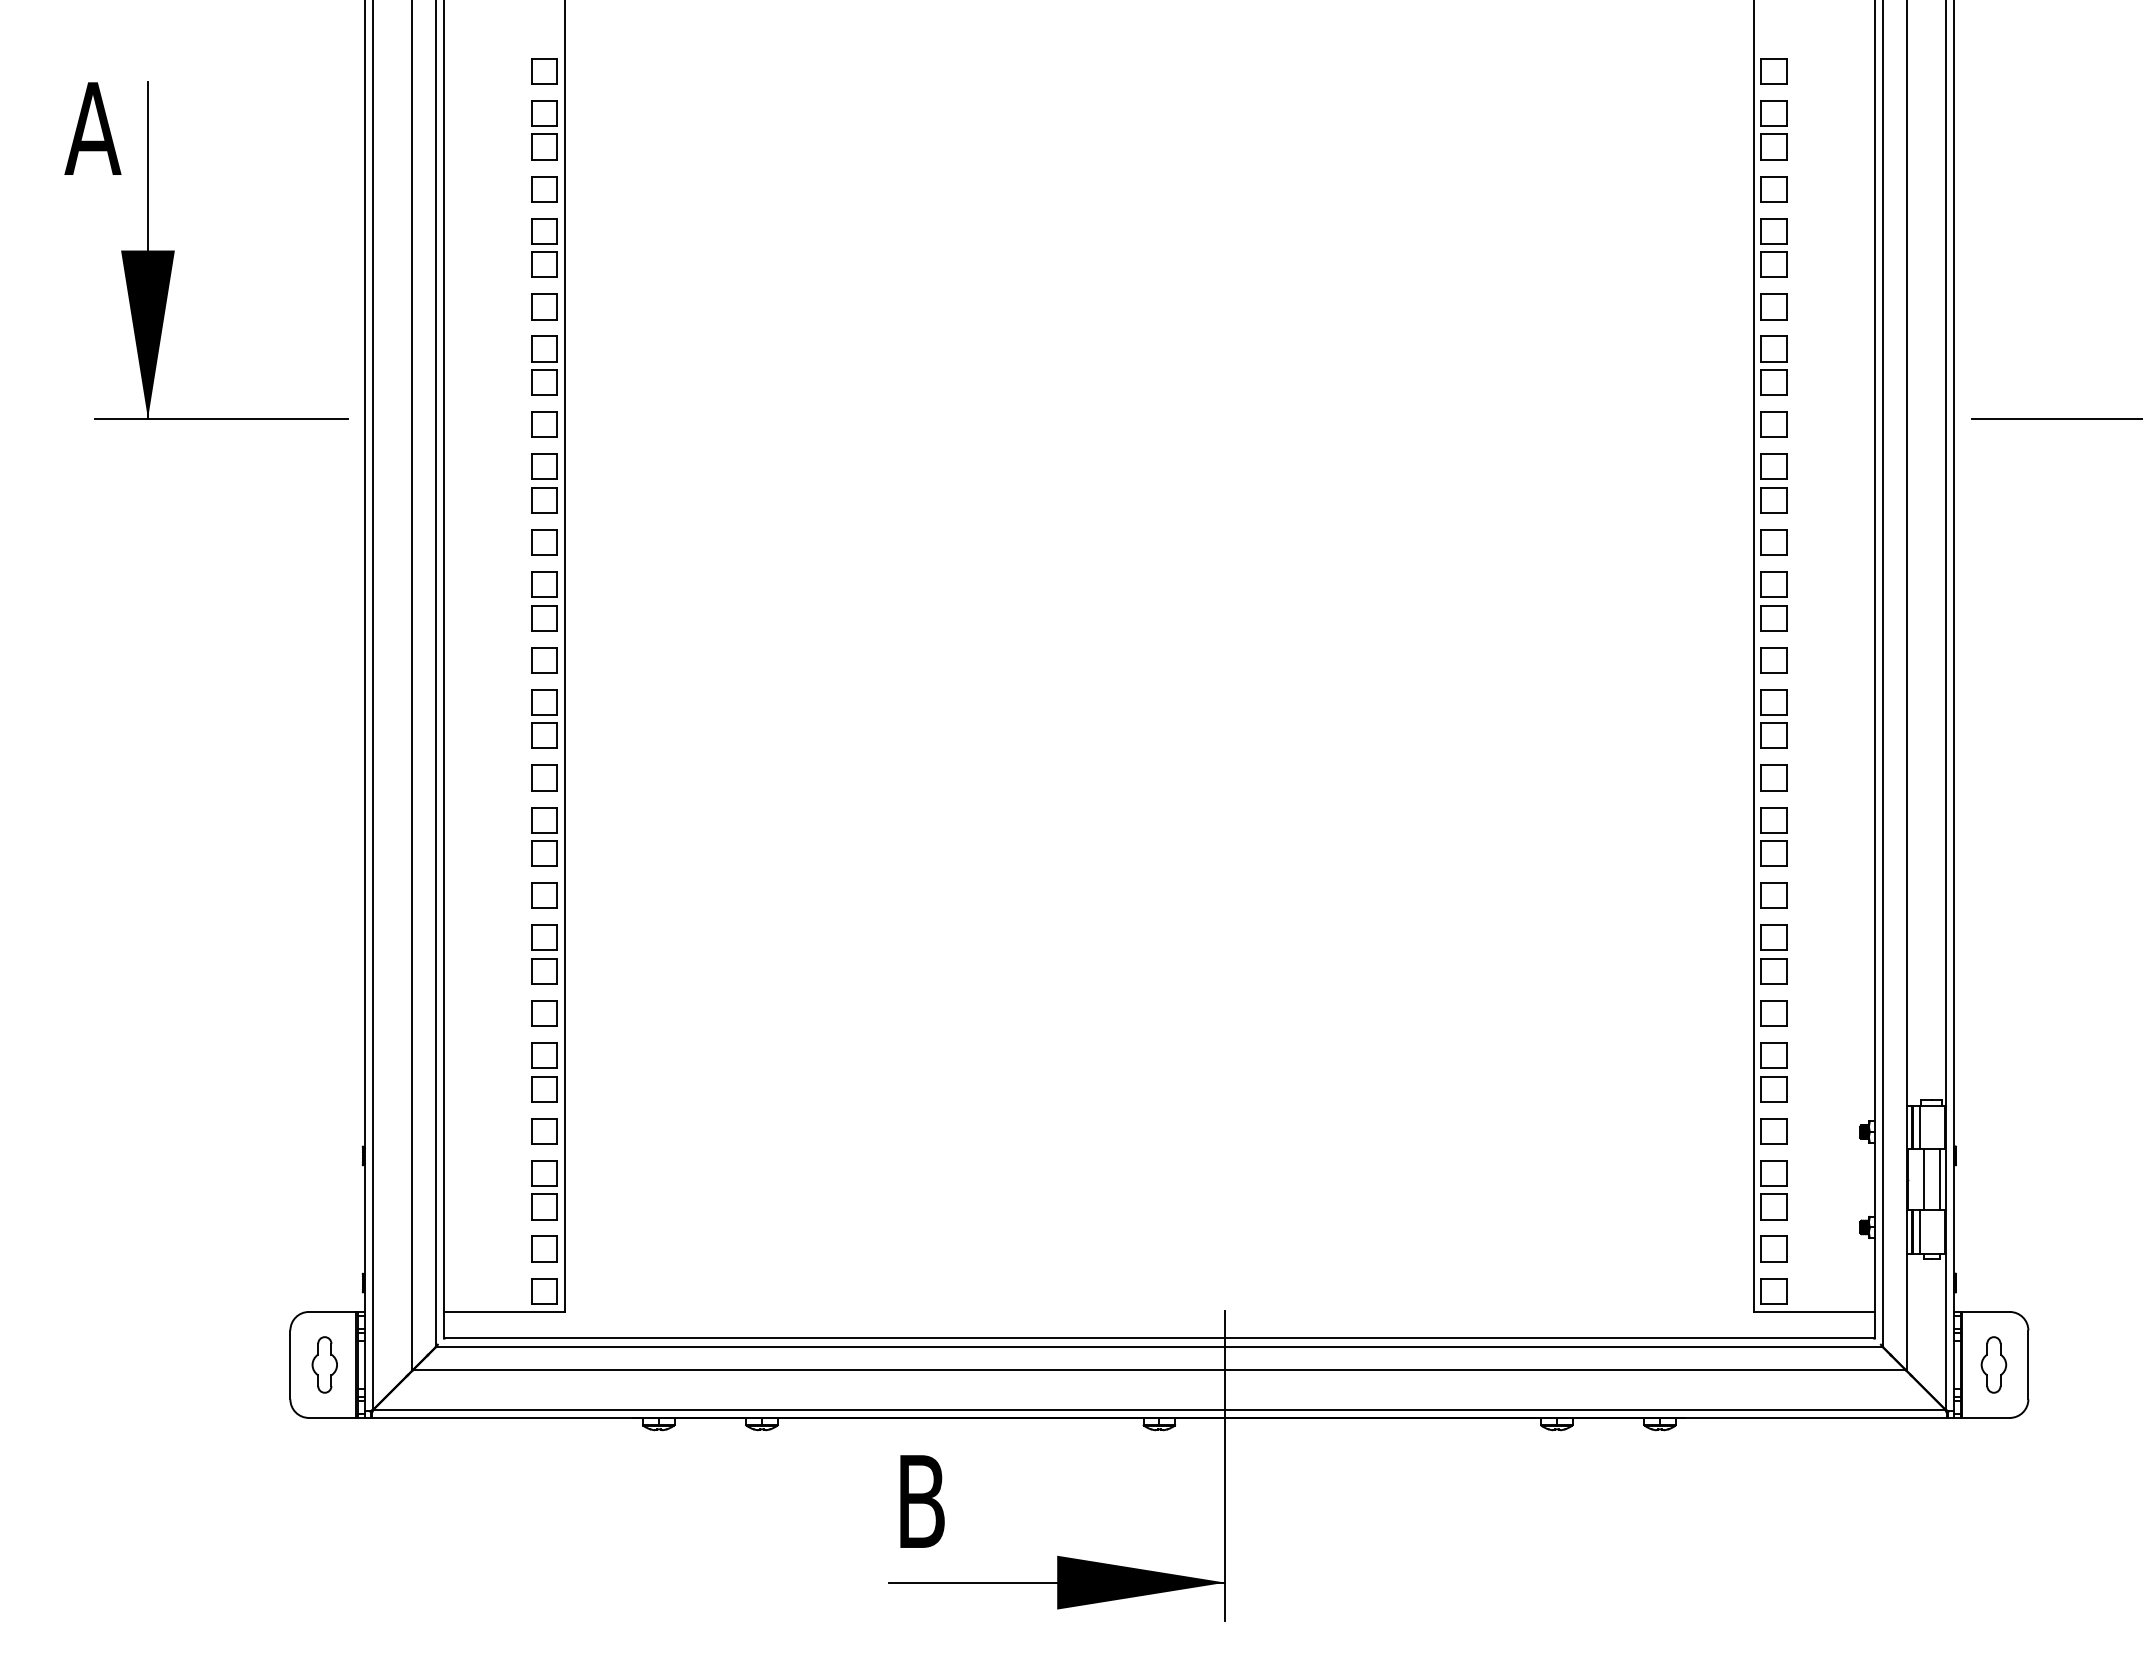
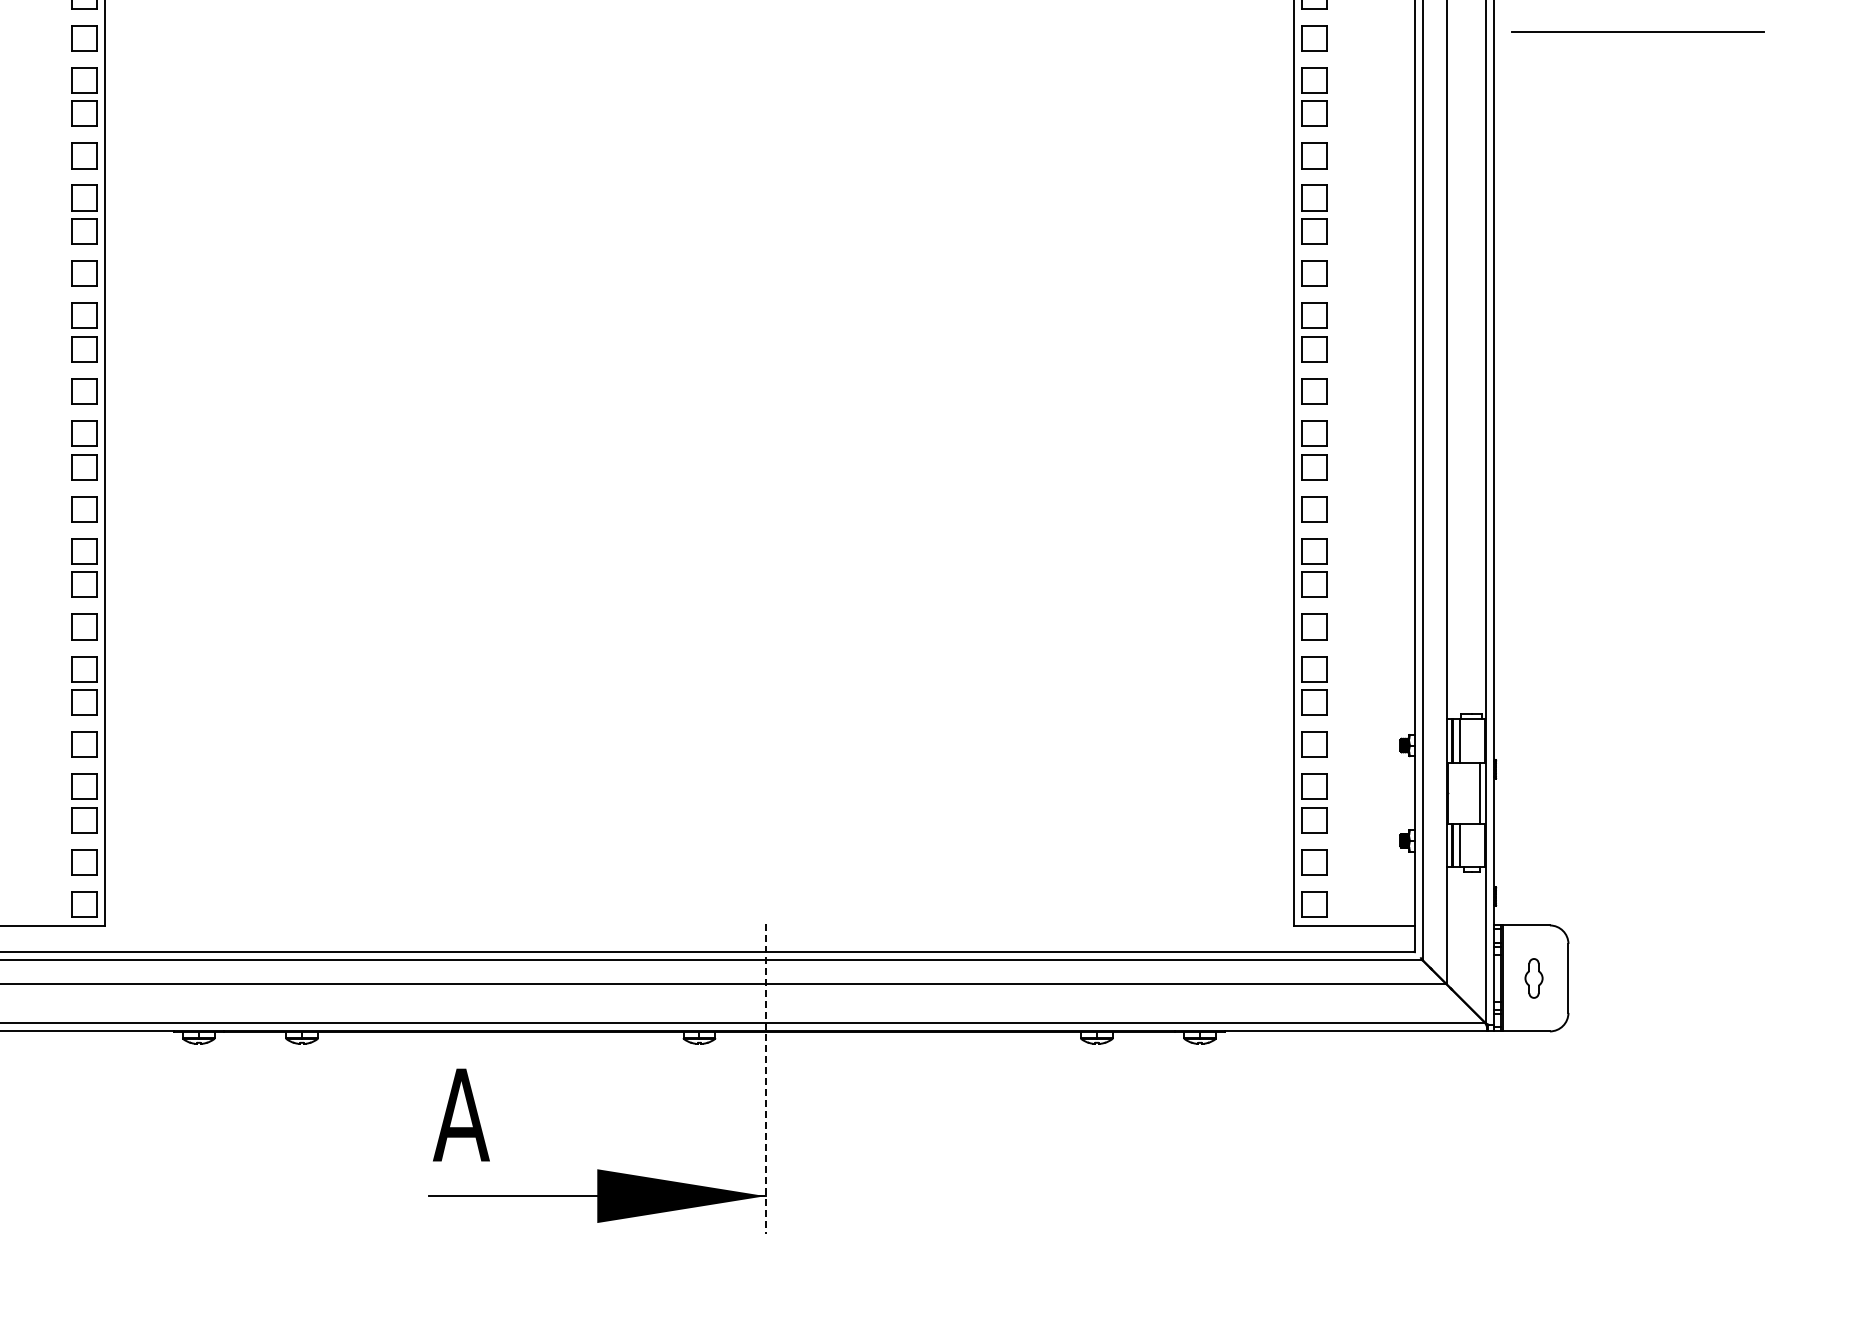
line: (1923, 1179) -> (1463, 792), removed
part: (1993, 1364) -> (1533, 977), size x0.7
line: (1225, 1465) -> (765, 1078), solid -> dashed
text: (920, 1501) -> (460, 1114), B -> A

